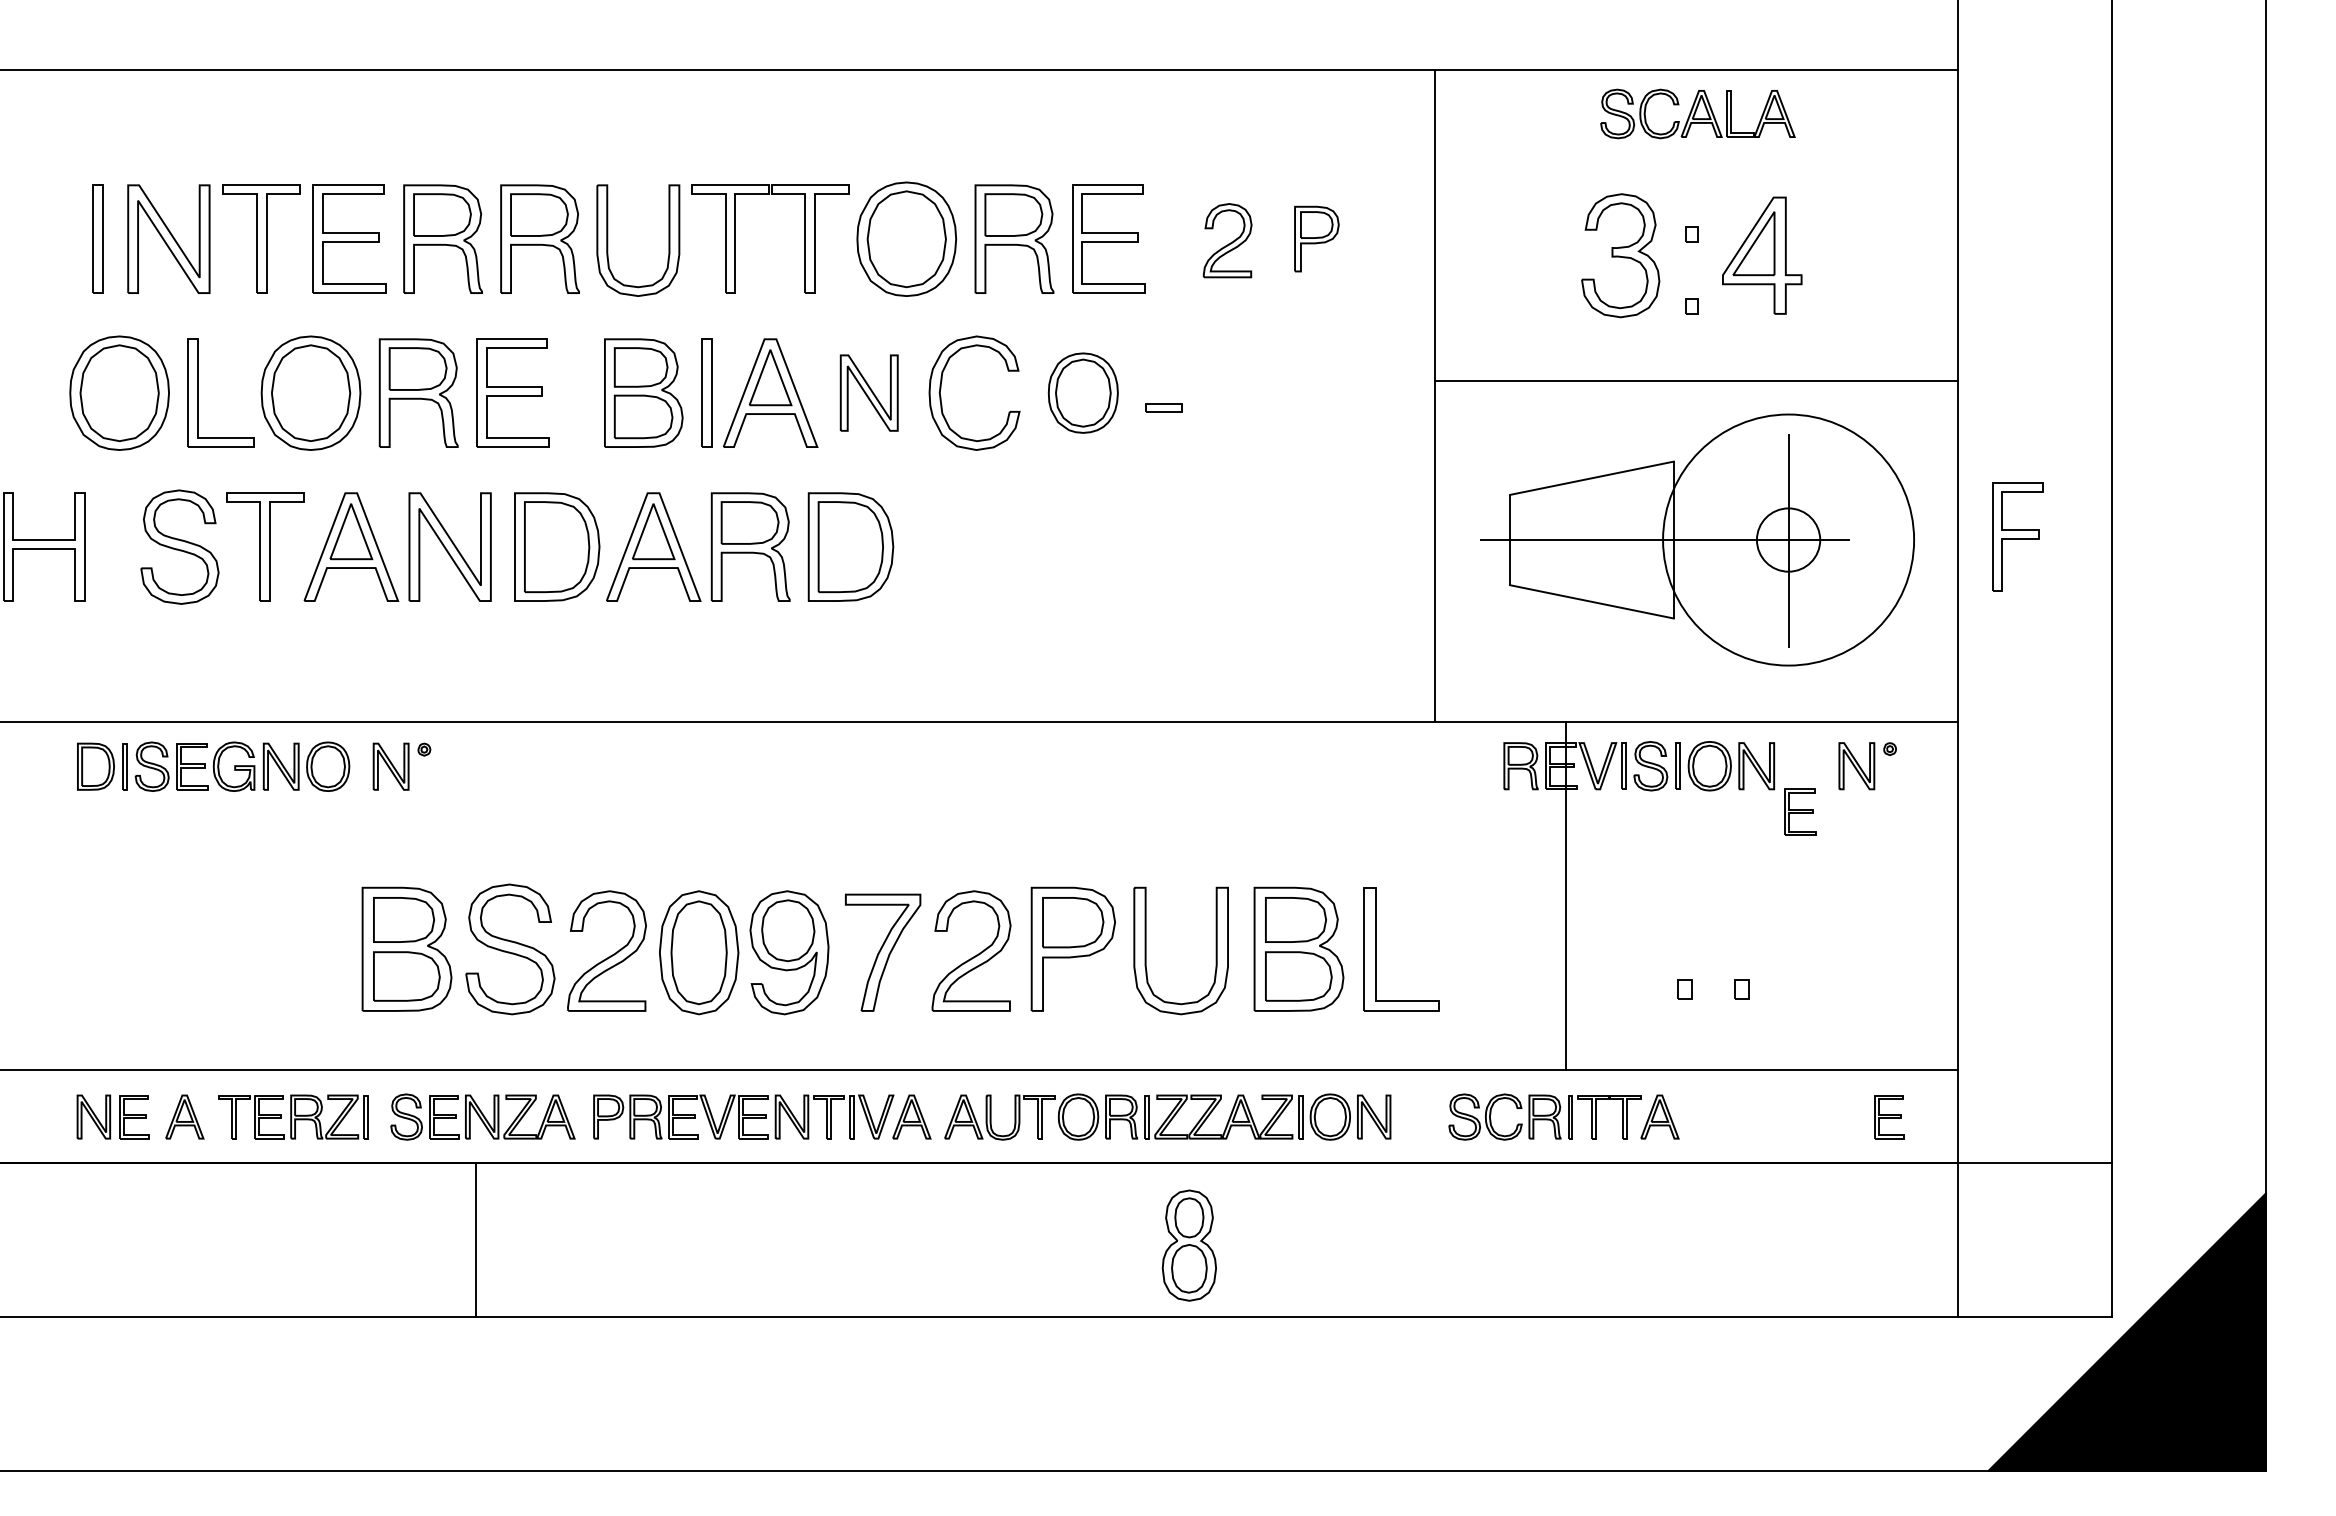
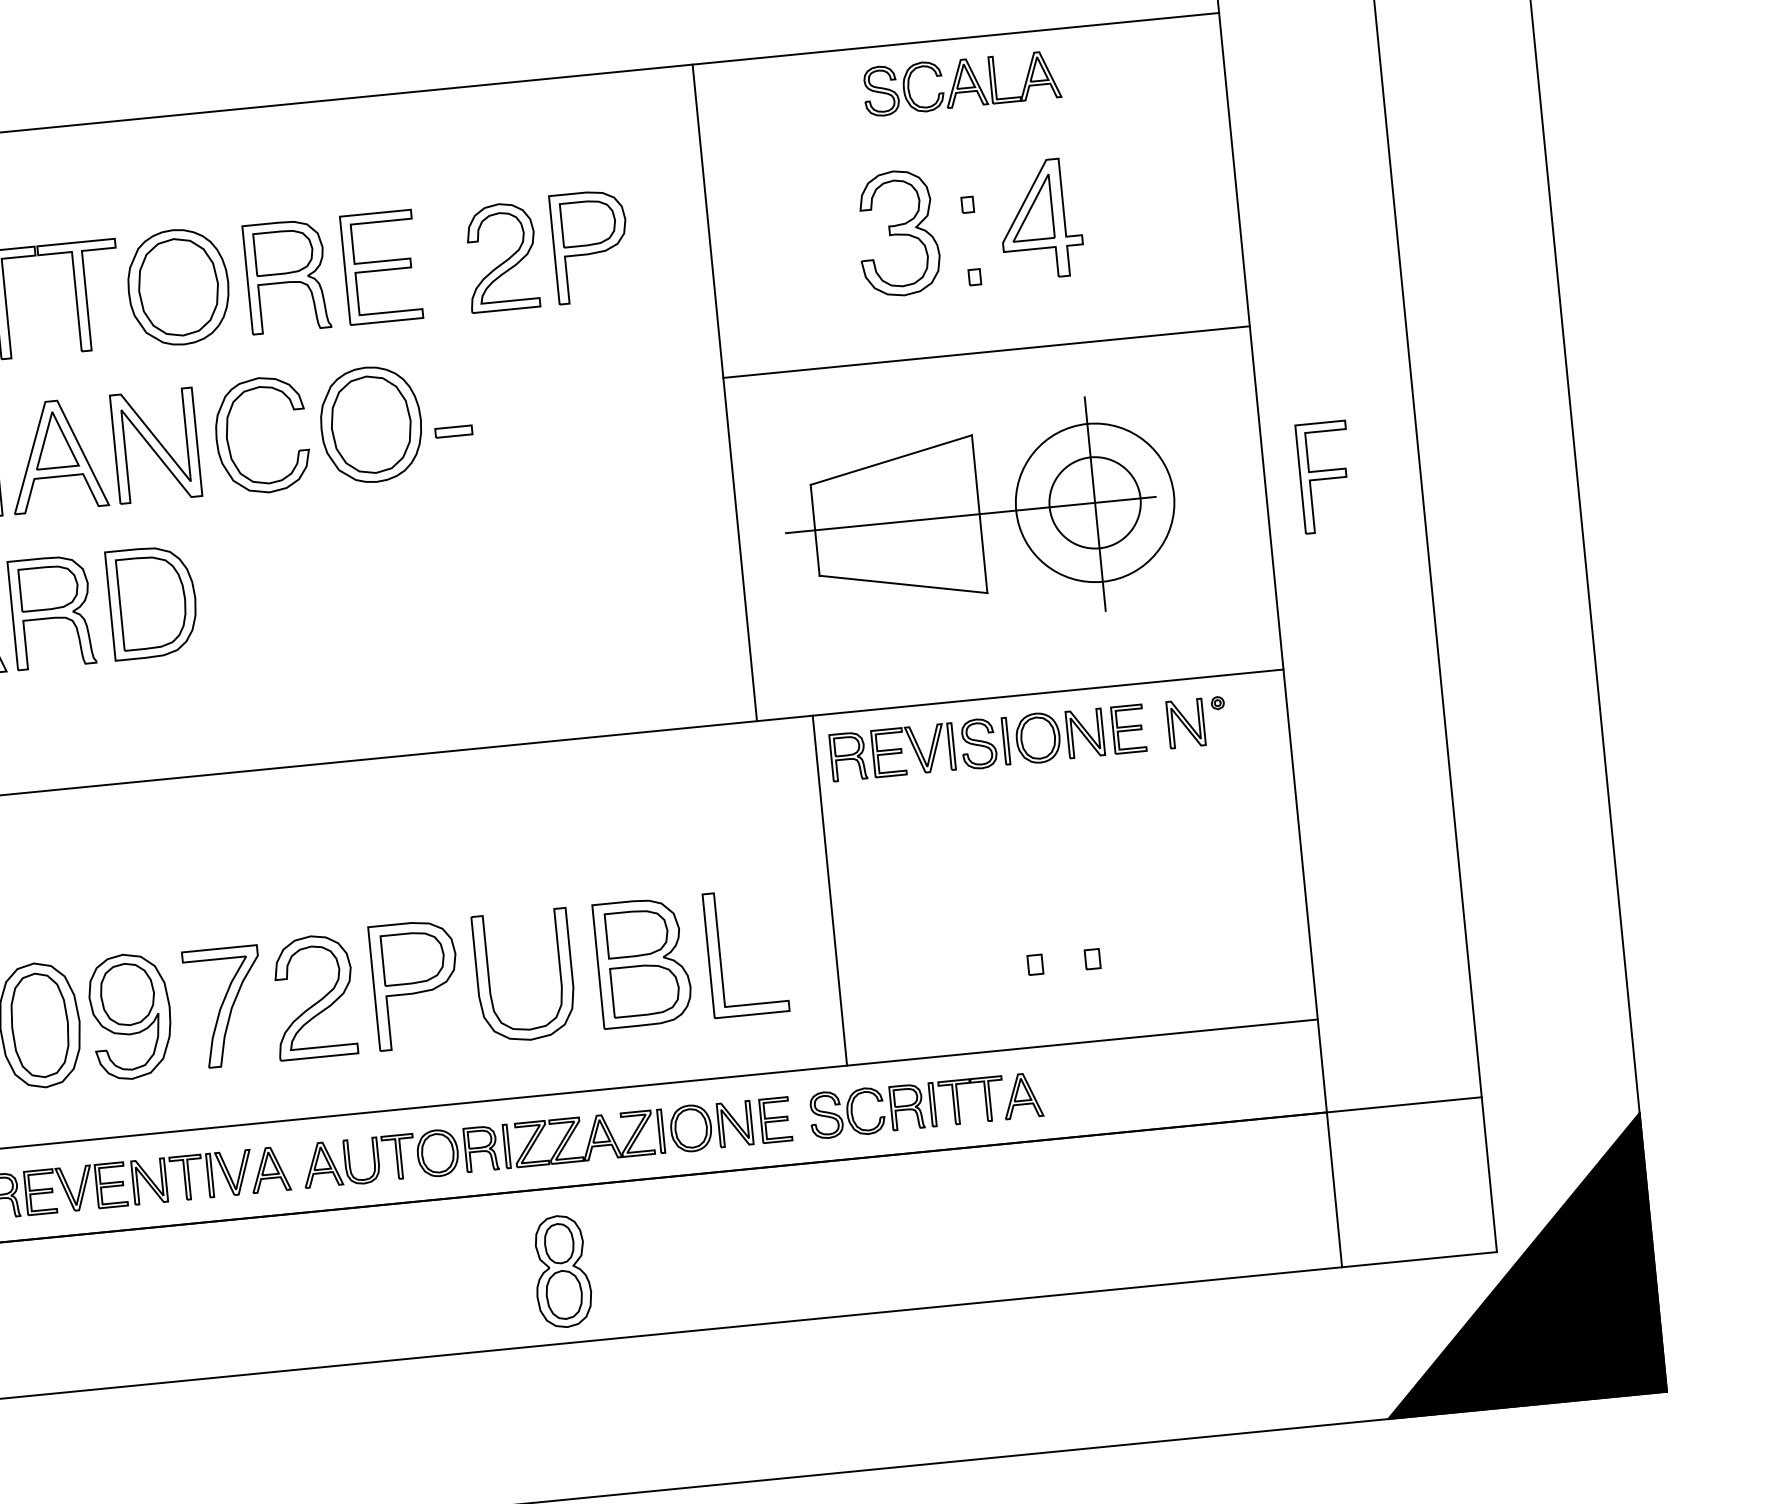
part: (1316, 238) -> (590, 246), size x1.67
part: (1227, 240) -> (501, 256), size x1.43
part: (868, 392) -> (155, 445), size x1.43
part: (1083, 392) -> (371, 423), size x1.43
circle: (1788, 539) -> (1094, 502), size x0.62
circle: (1788, 539) -> (1094, 502), size x1.43
part: (1800, 811) -> (1129, 728), moved
line: (1565, 896) -> (829, 890), moved
part: (1889, 1117) -> (775, 1120), moved

